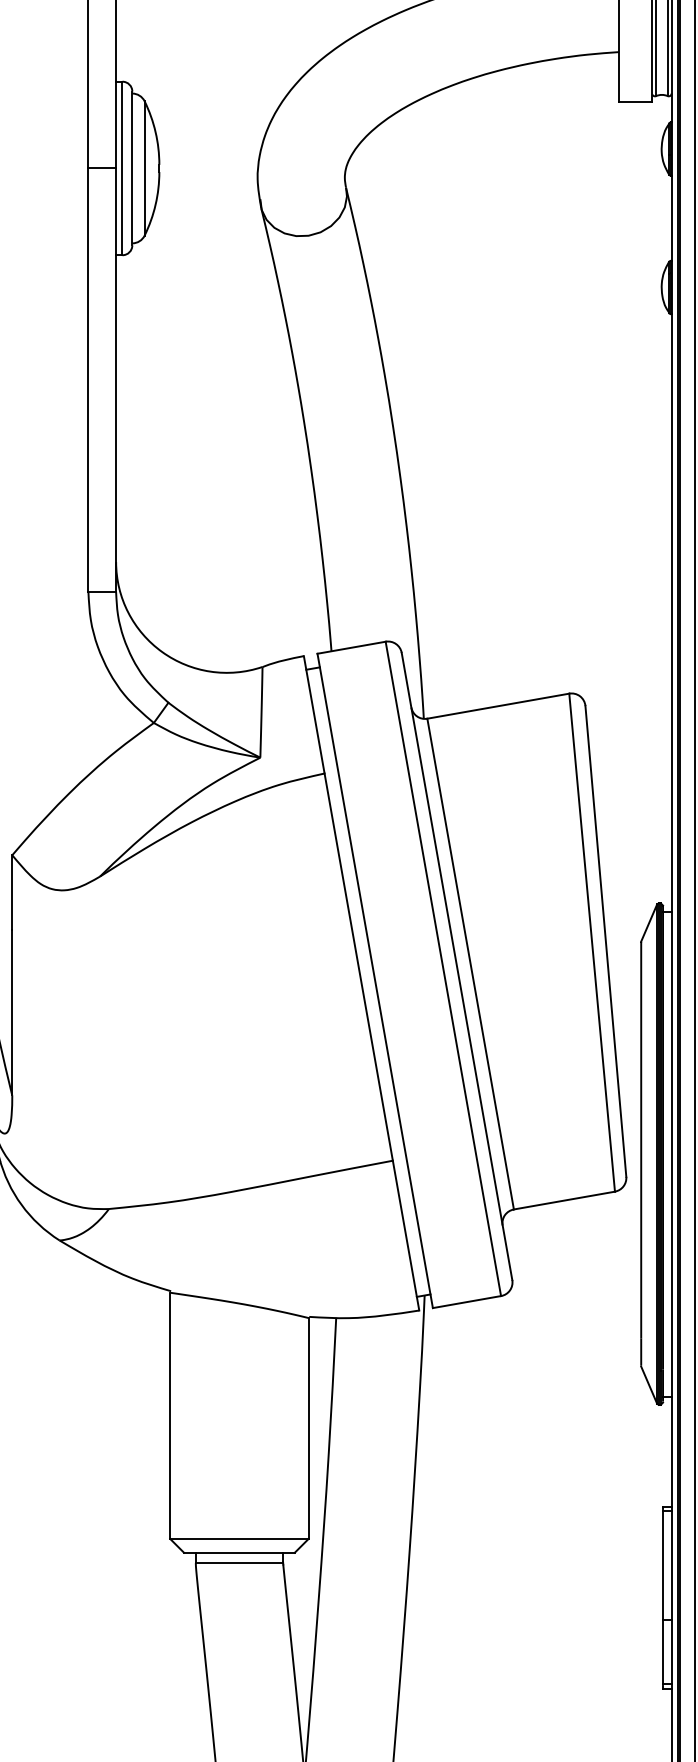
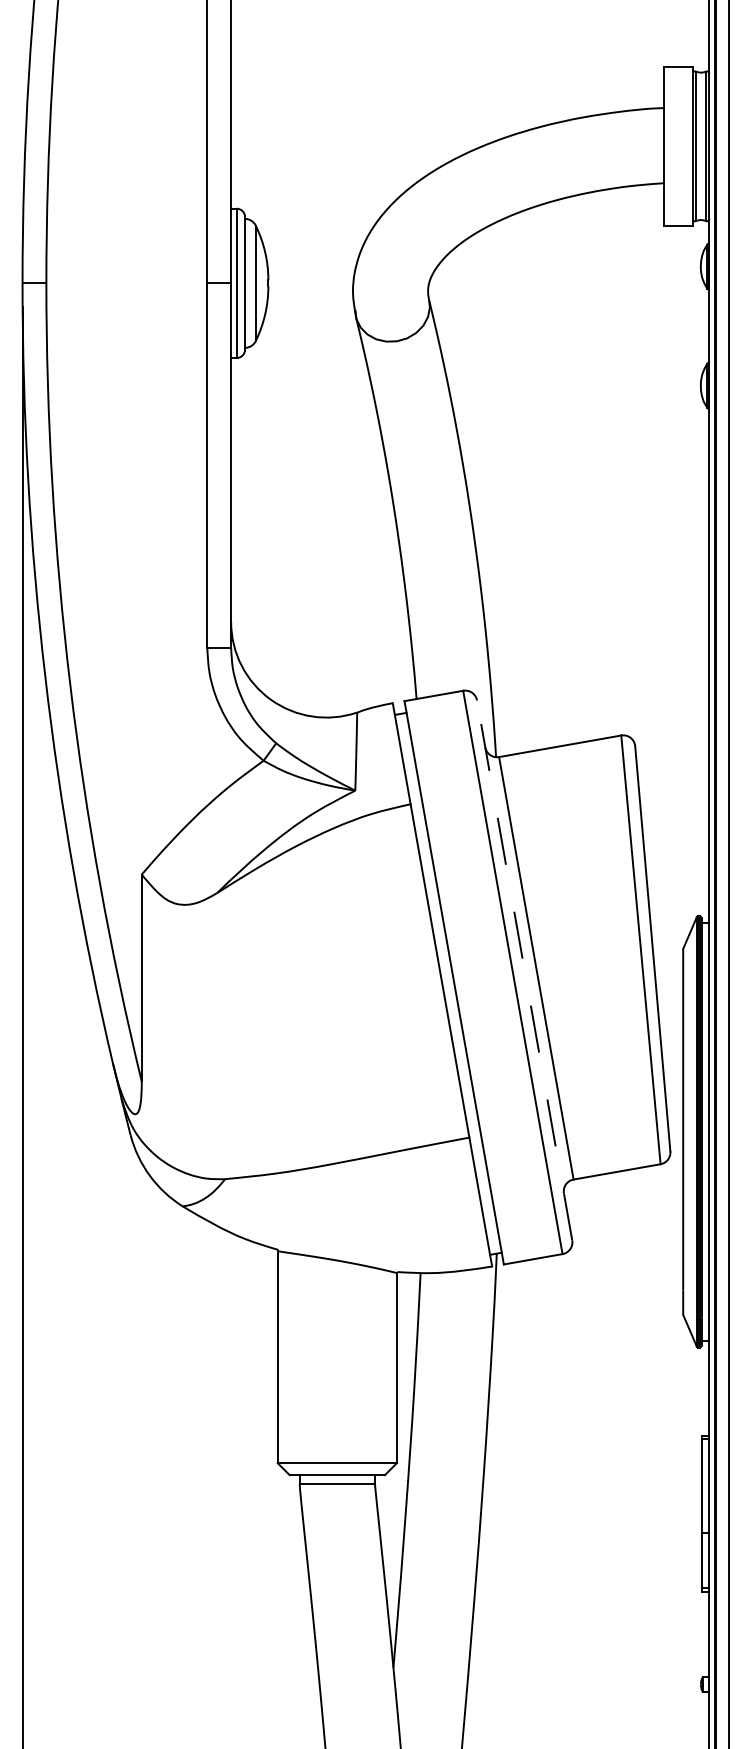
line: (456, 965) -> (524, 969), solid -> dashed

